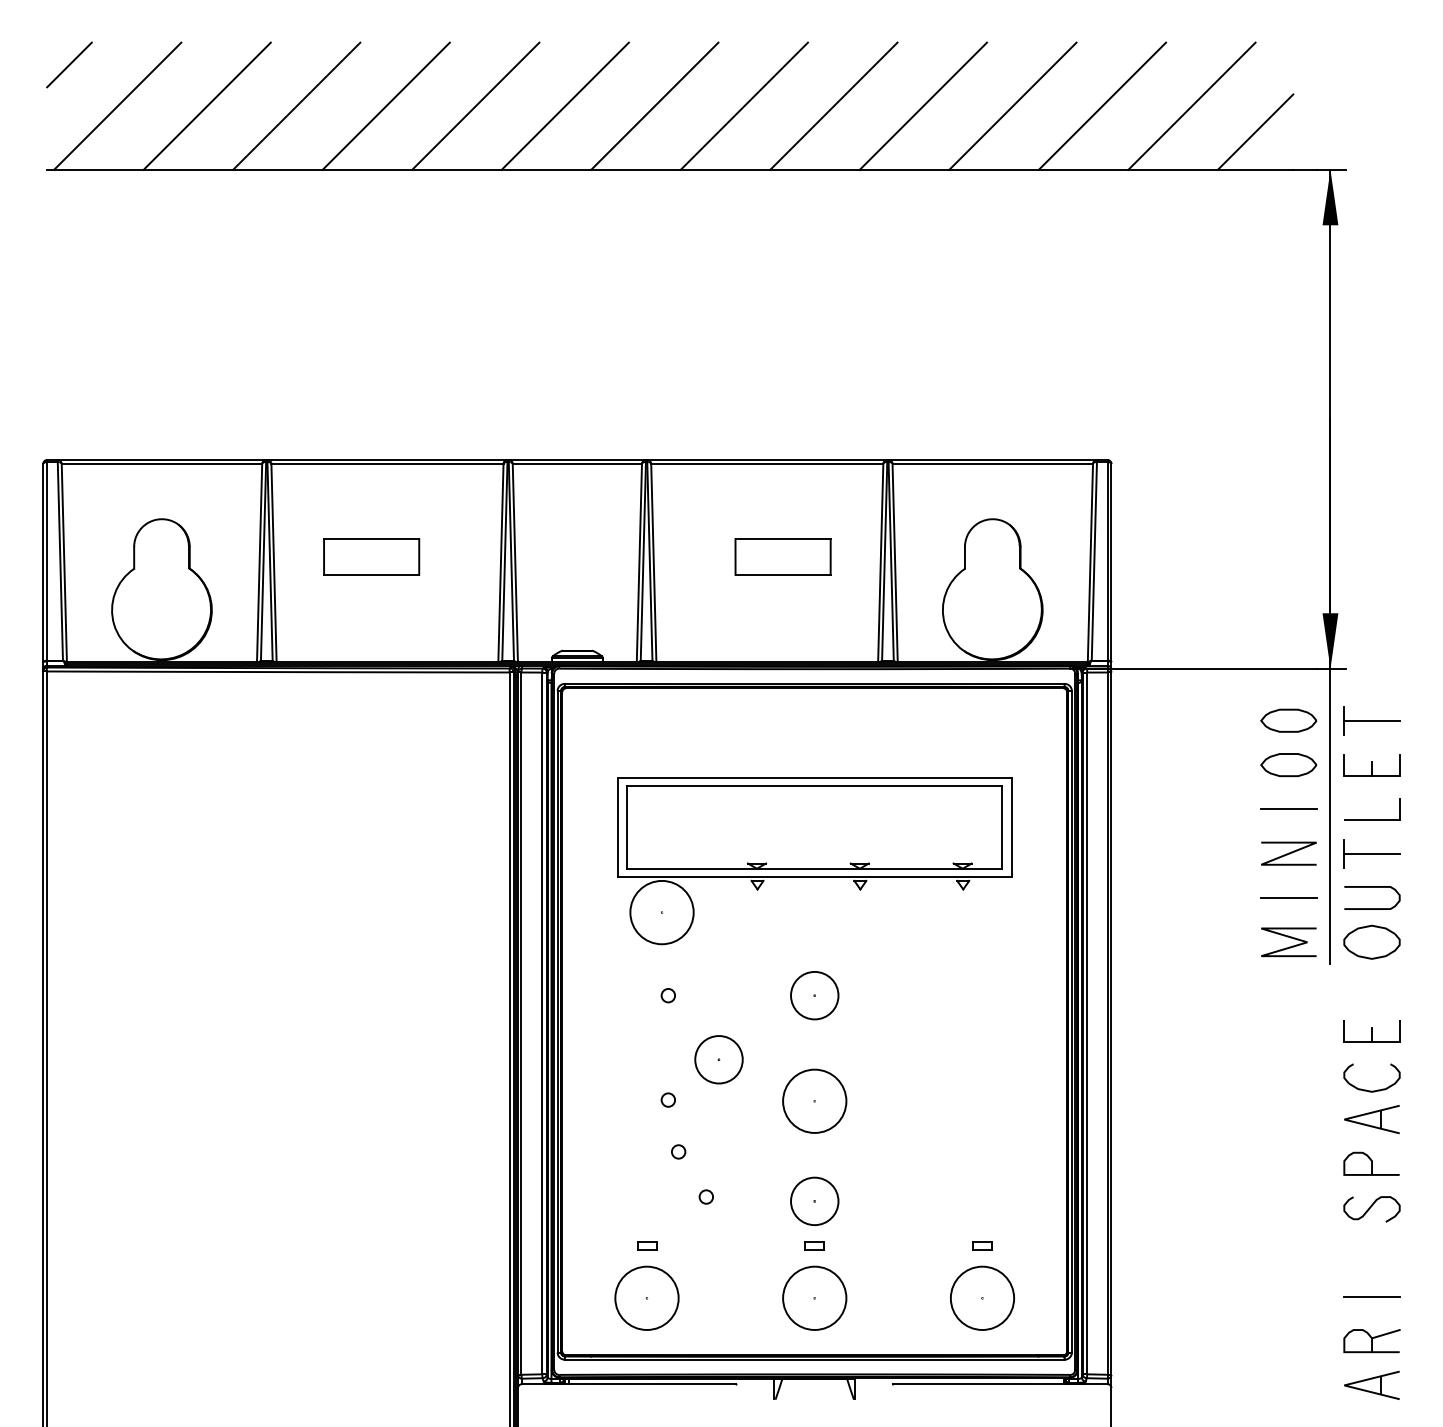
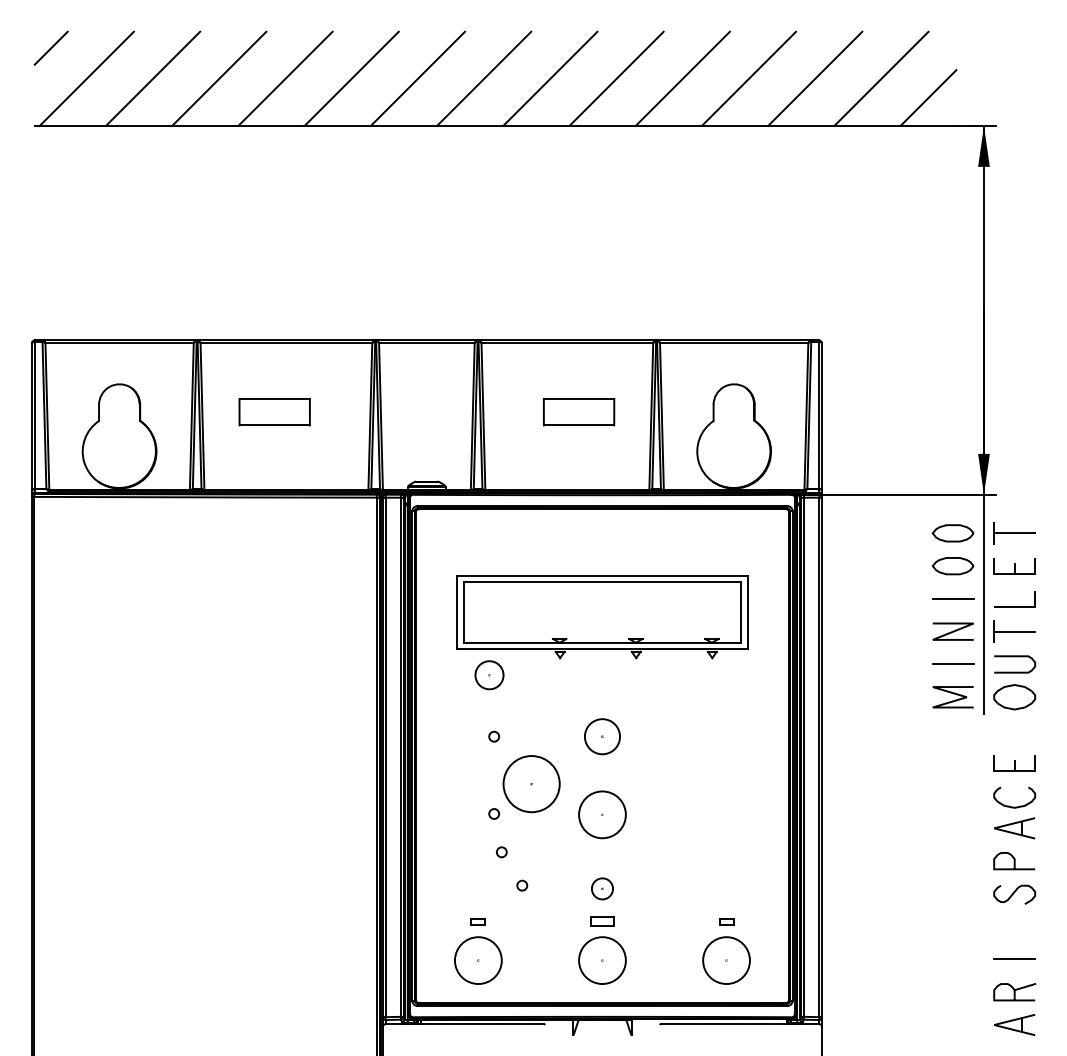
circle: (661, 912) -> (489, 675), size x0.6
circle: (718, 1059) -> (531, 783), size x1.6
circle: (814, 1201) -> (602, 888), size x0.6
part: (814, 1245) -> (602, 921), size x1.6

